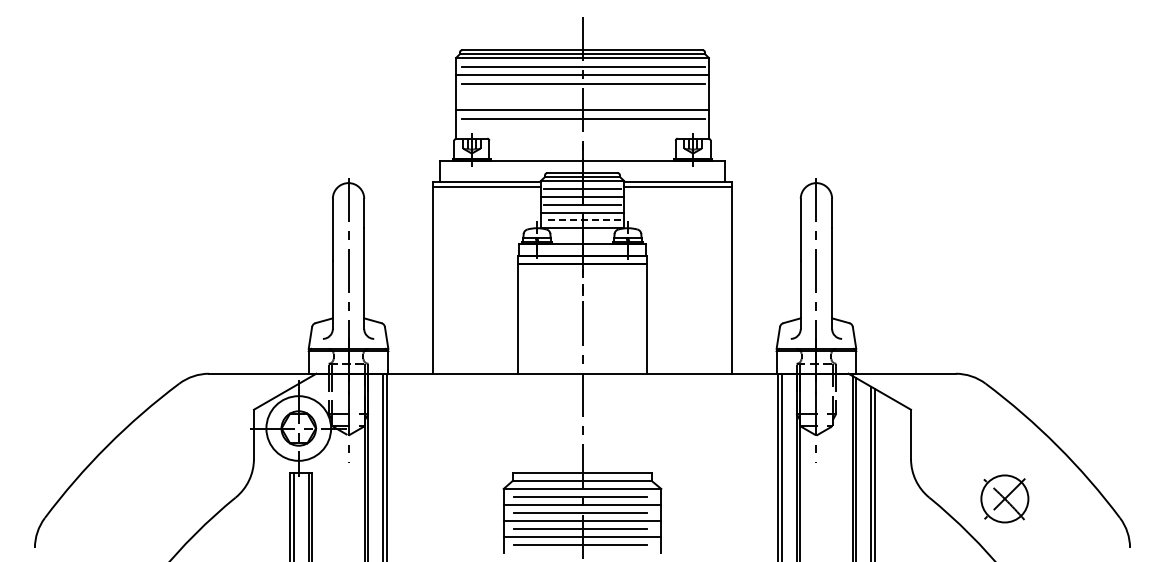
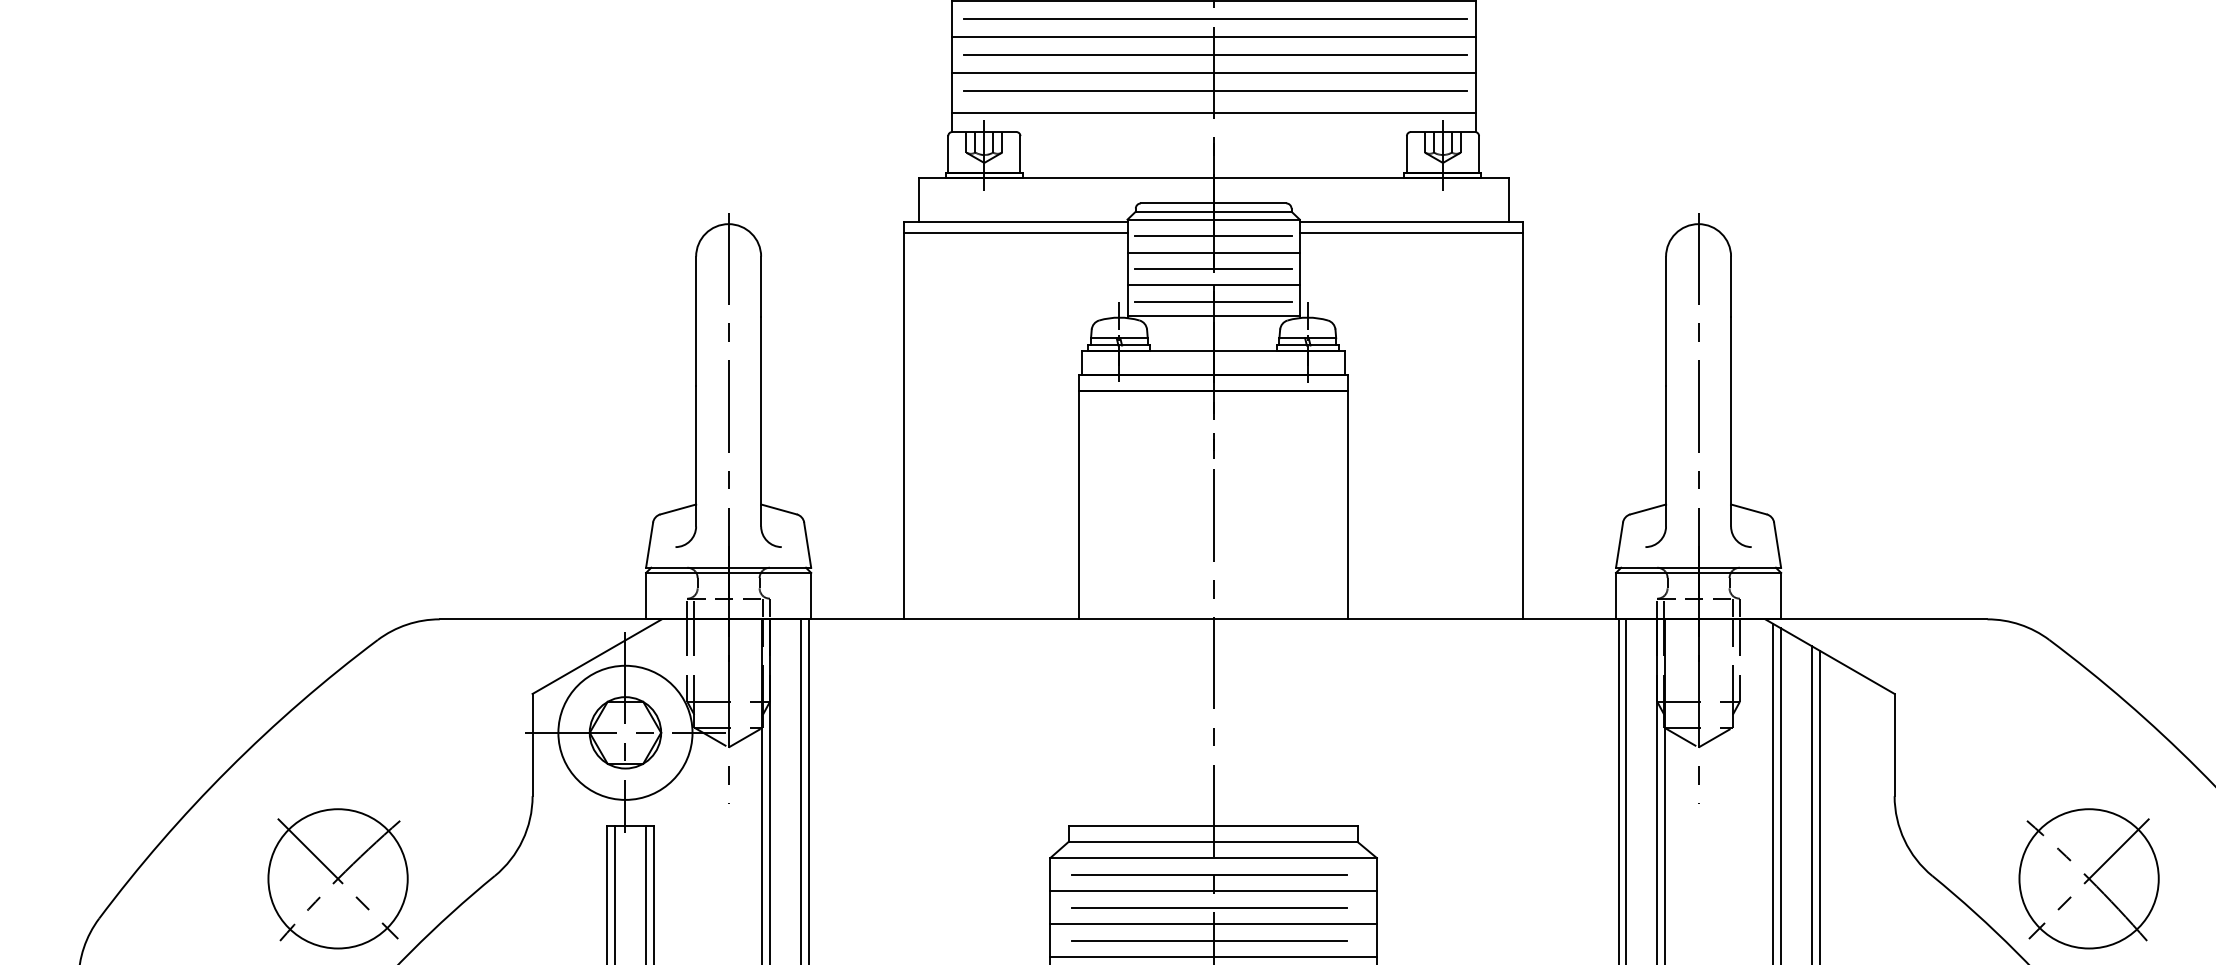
line: (582, 92) -> (1213, 36), added
line: (583, 101) -> (1215, 54), added
line: (582, 129) -> (1213, 113), added
line: (582, 220) -> (1213, 301), dashed -> solid
part: (159, 498) -> (336, 877), added
part: (1004, 498) -> (2088, 877), size x1.43

